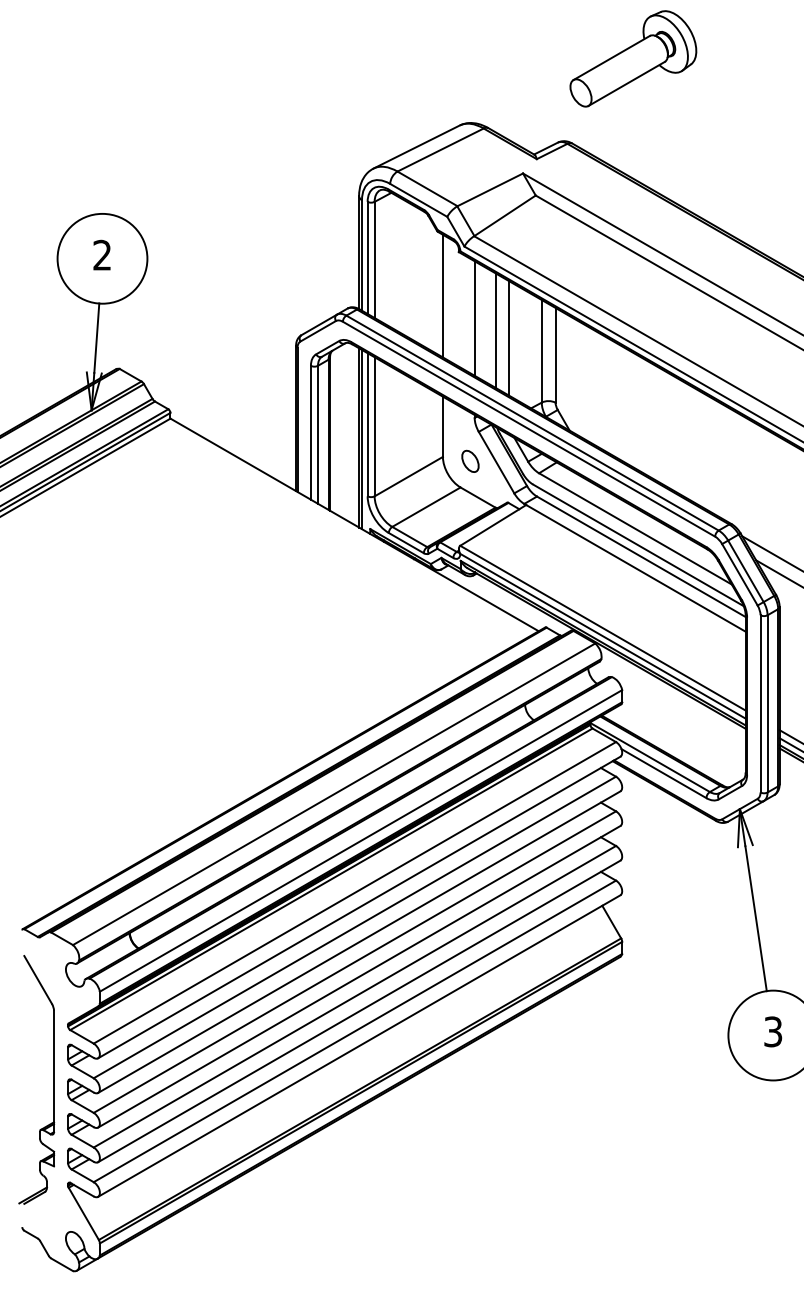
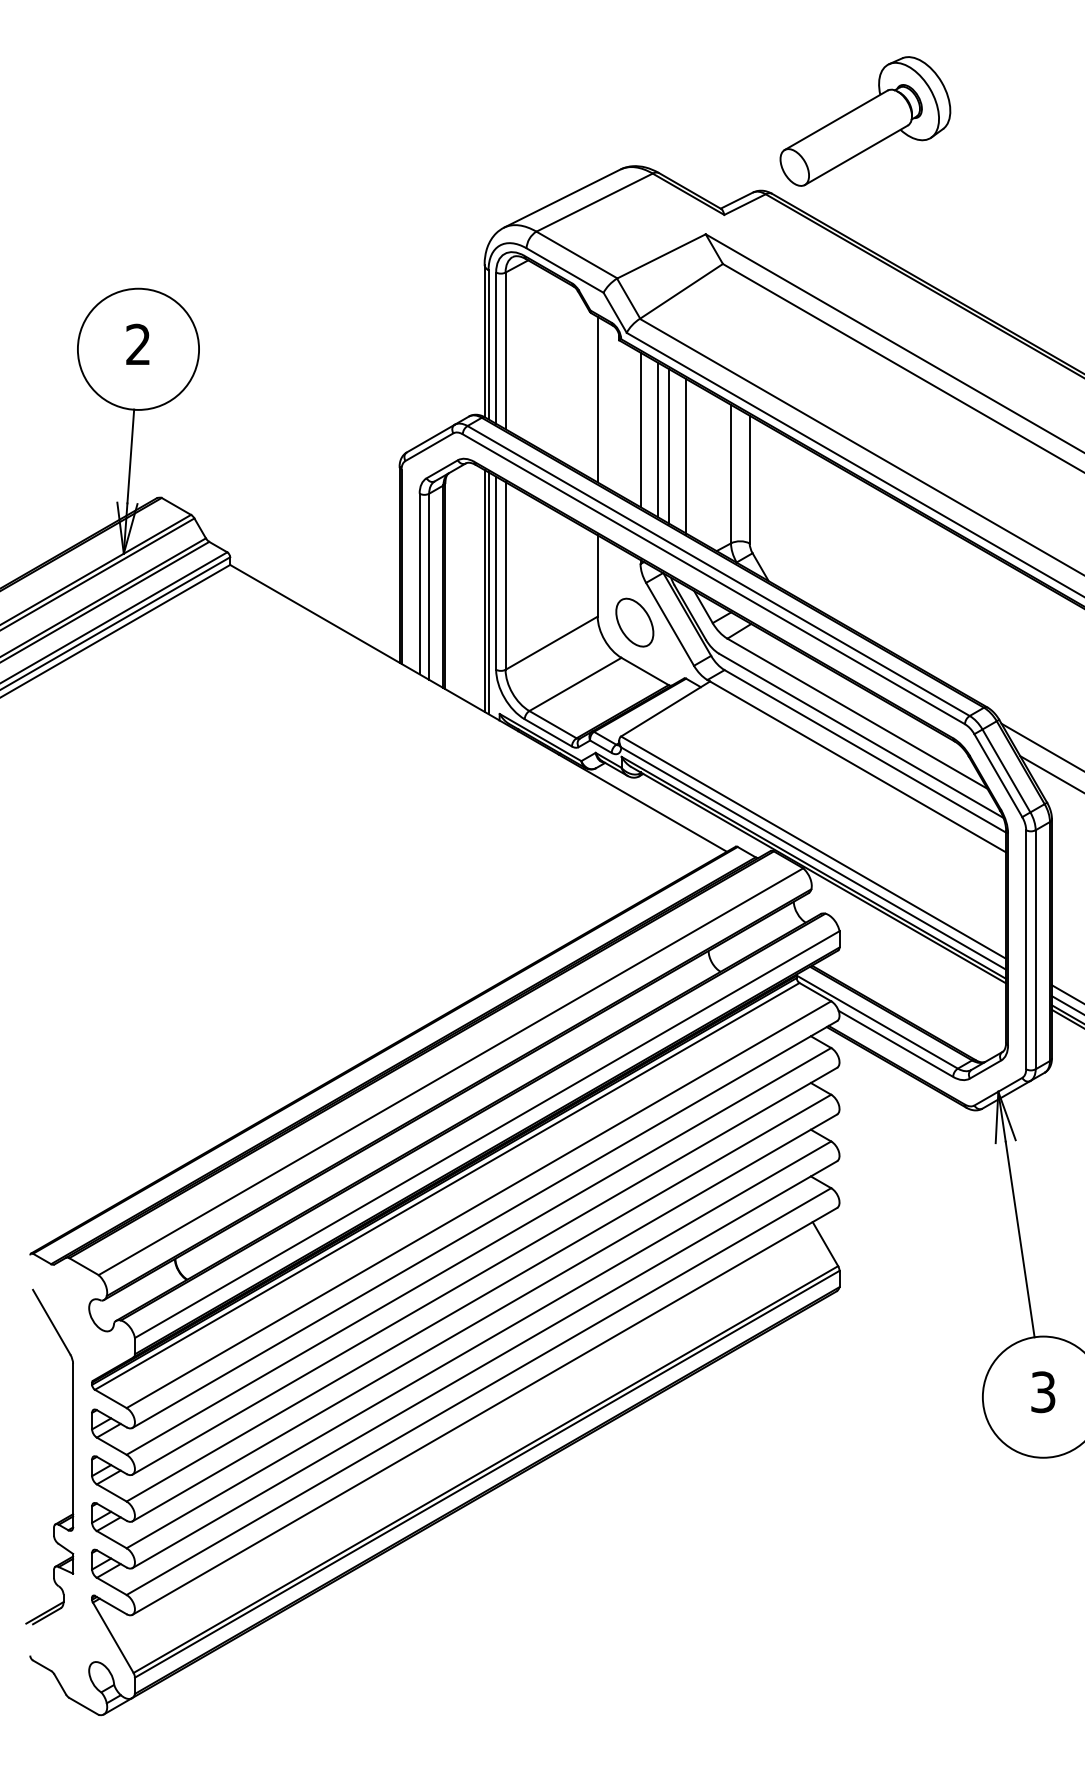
part: (633, 58) -> (865, 120), moved
line: (487, 325) -> (657, 439), added
part: (470, 461) -> (634, 622), size x1.67

